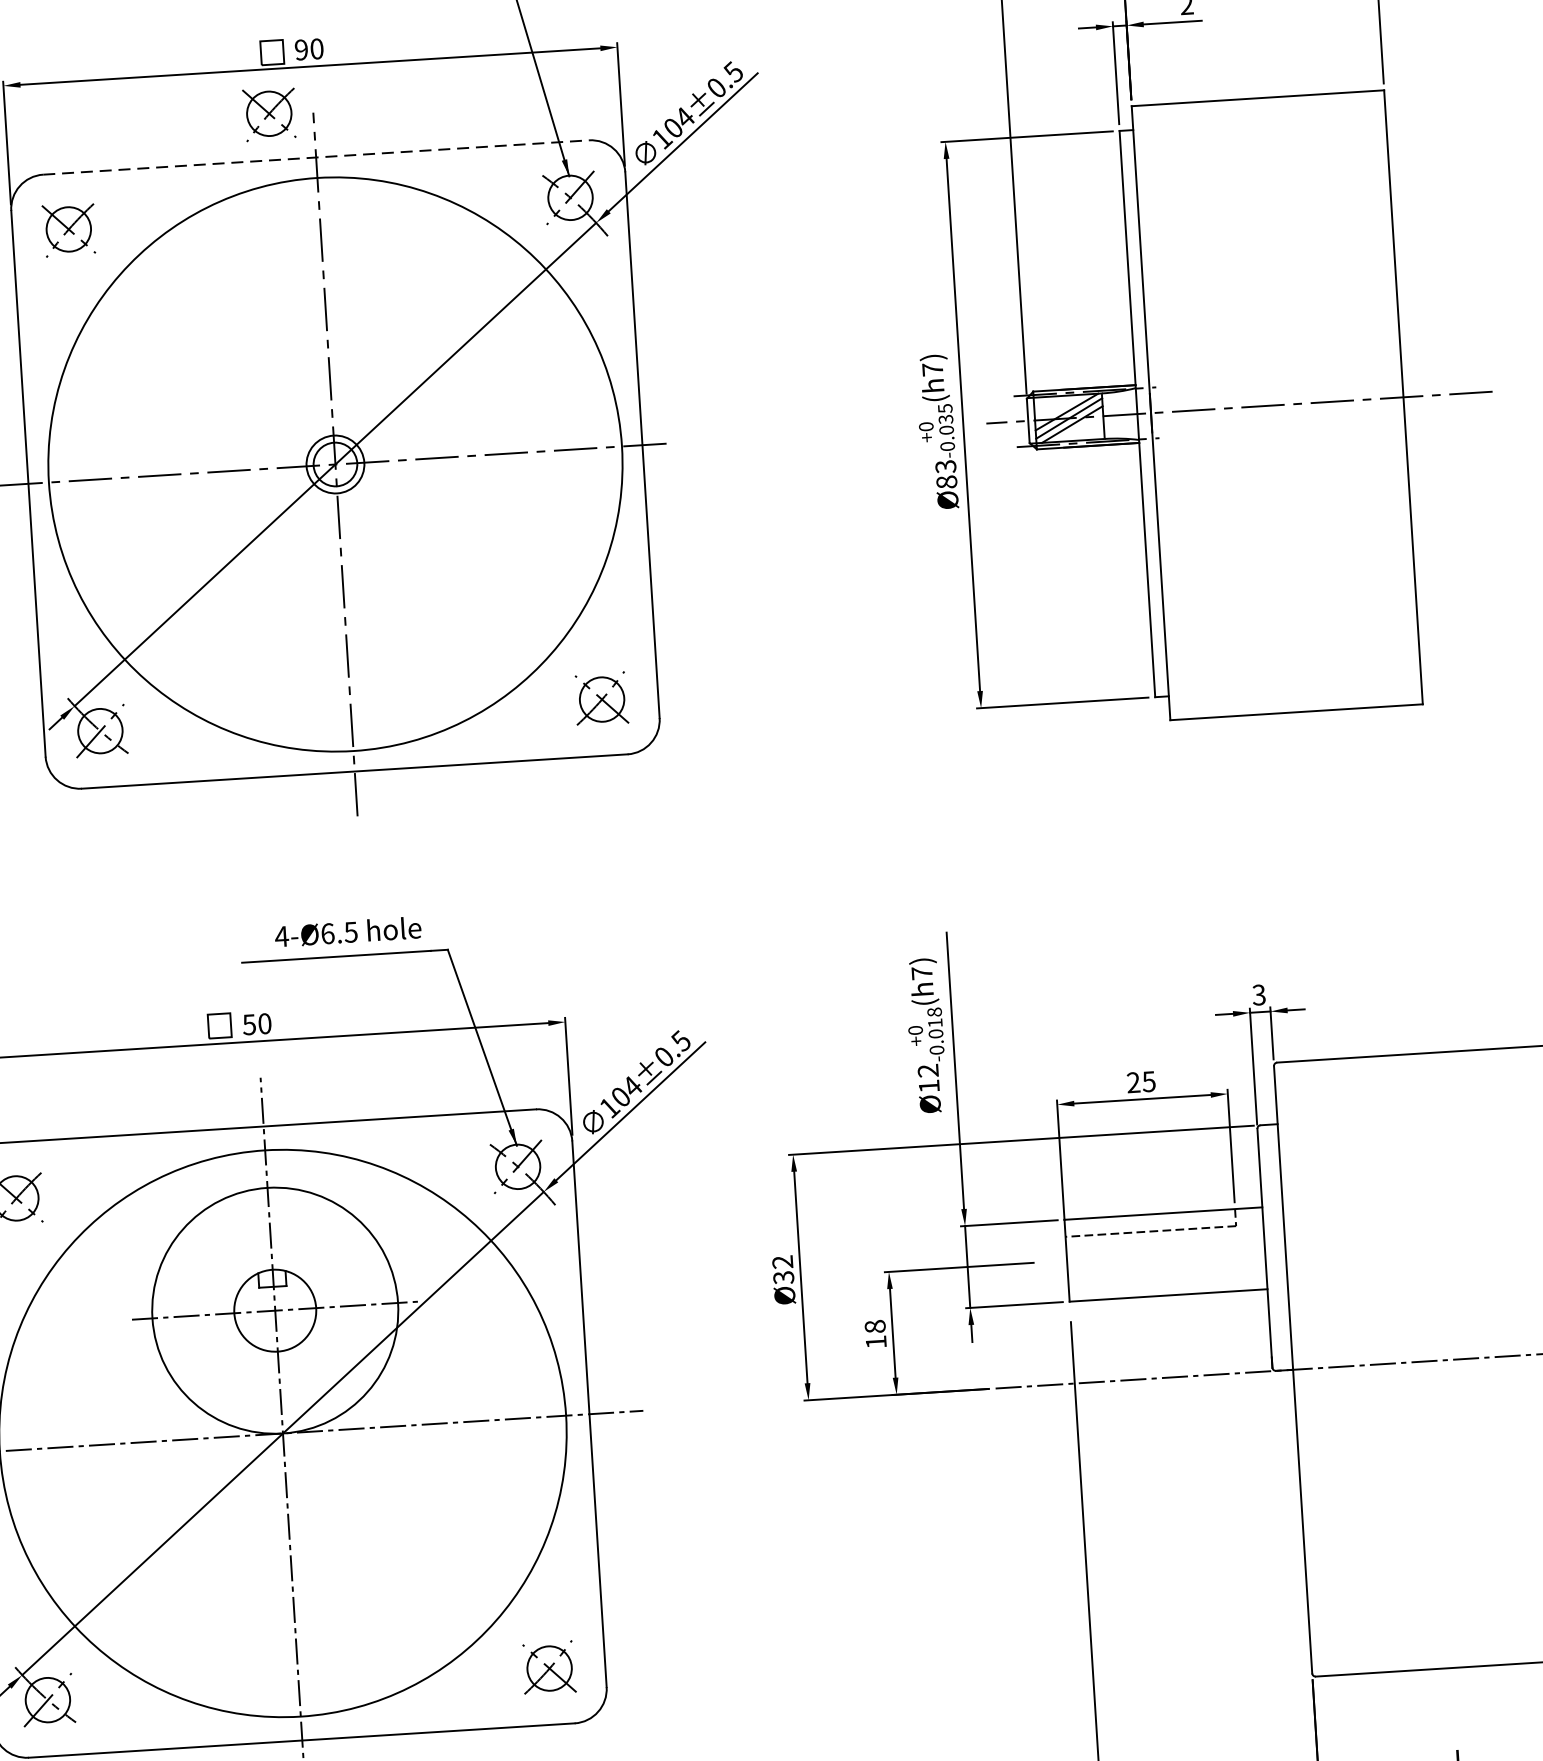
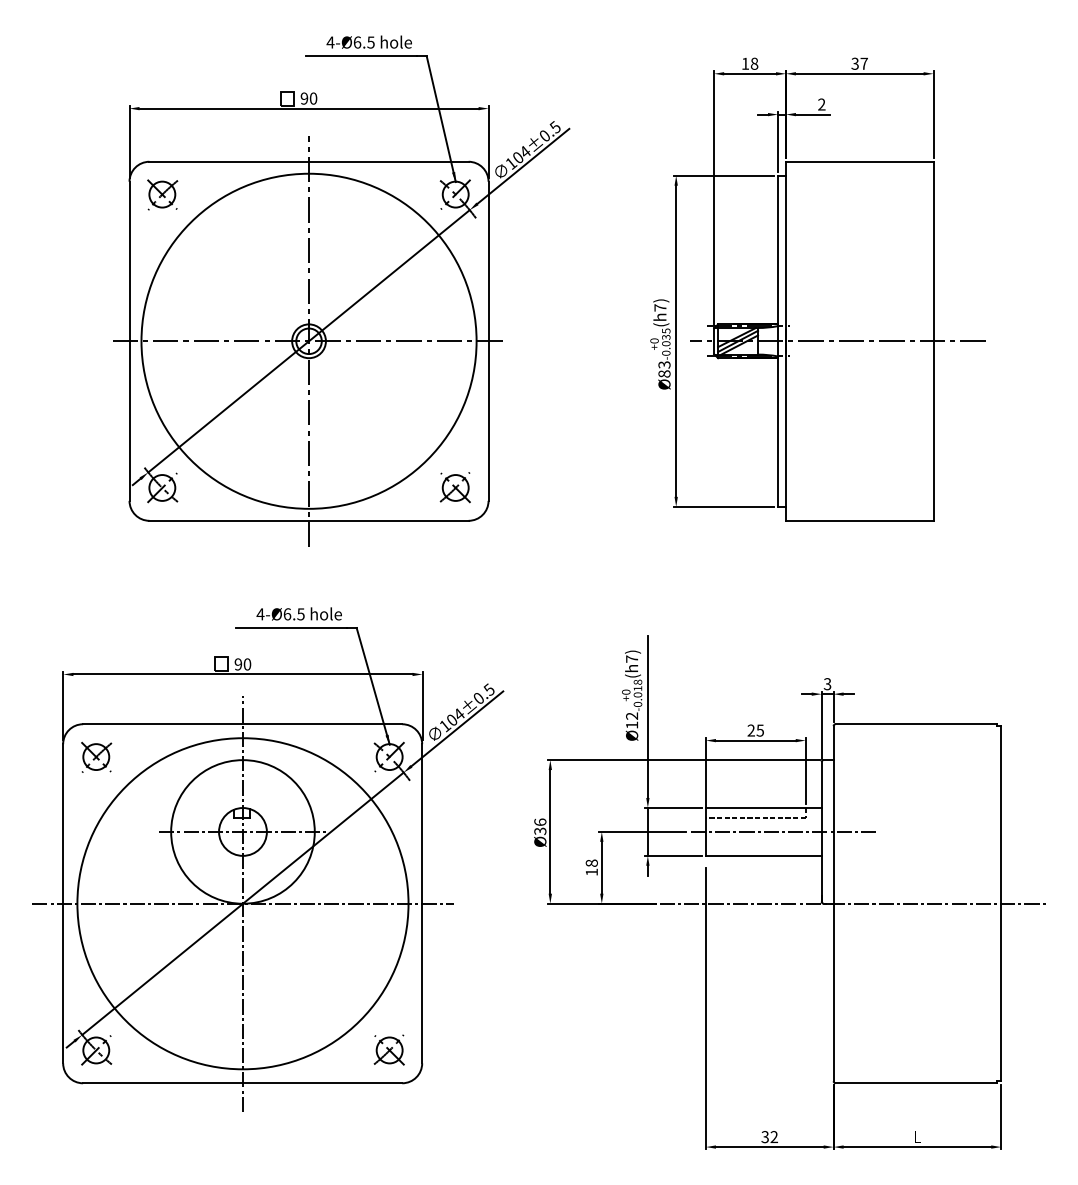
part: (269, 113) -> (283, 134), removed
line: (316, 156) -> (309, 161), dashed -> solid
text: (249, 1024) -> (238, 664), 50 -> 90
line: (1199, 1251) -> (783, 831), added
text: (782, 1260) -> (540, 821), 32 -> 36

